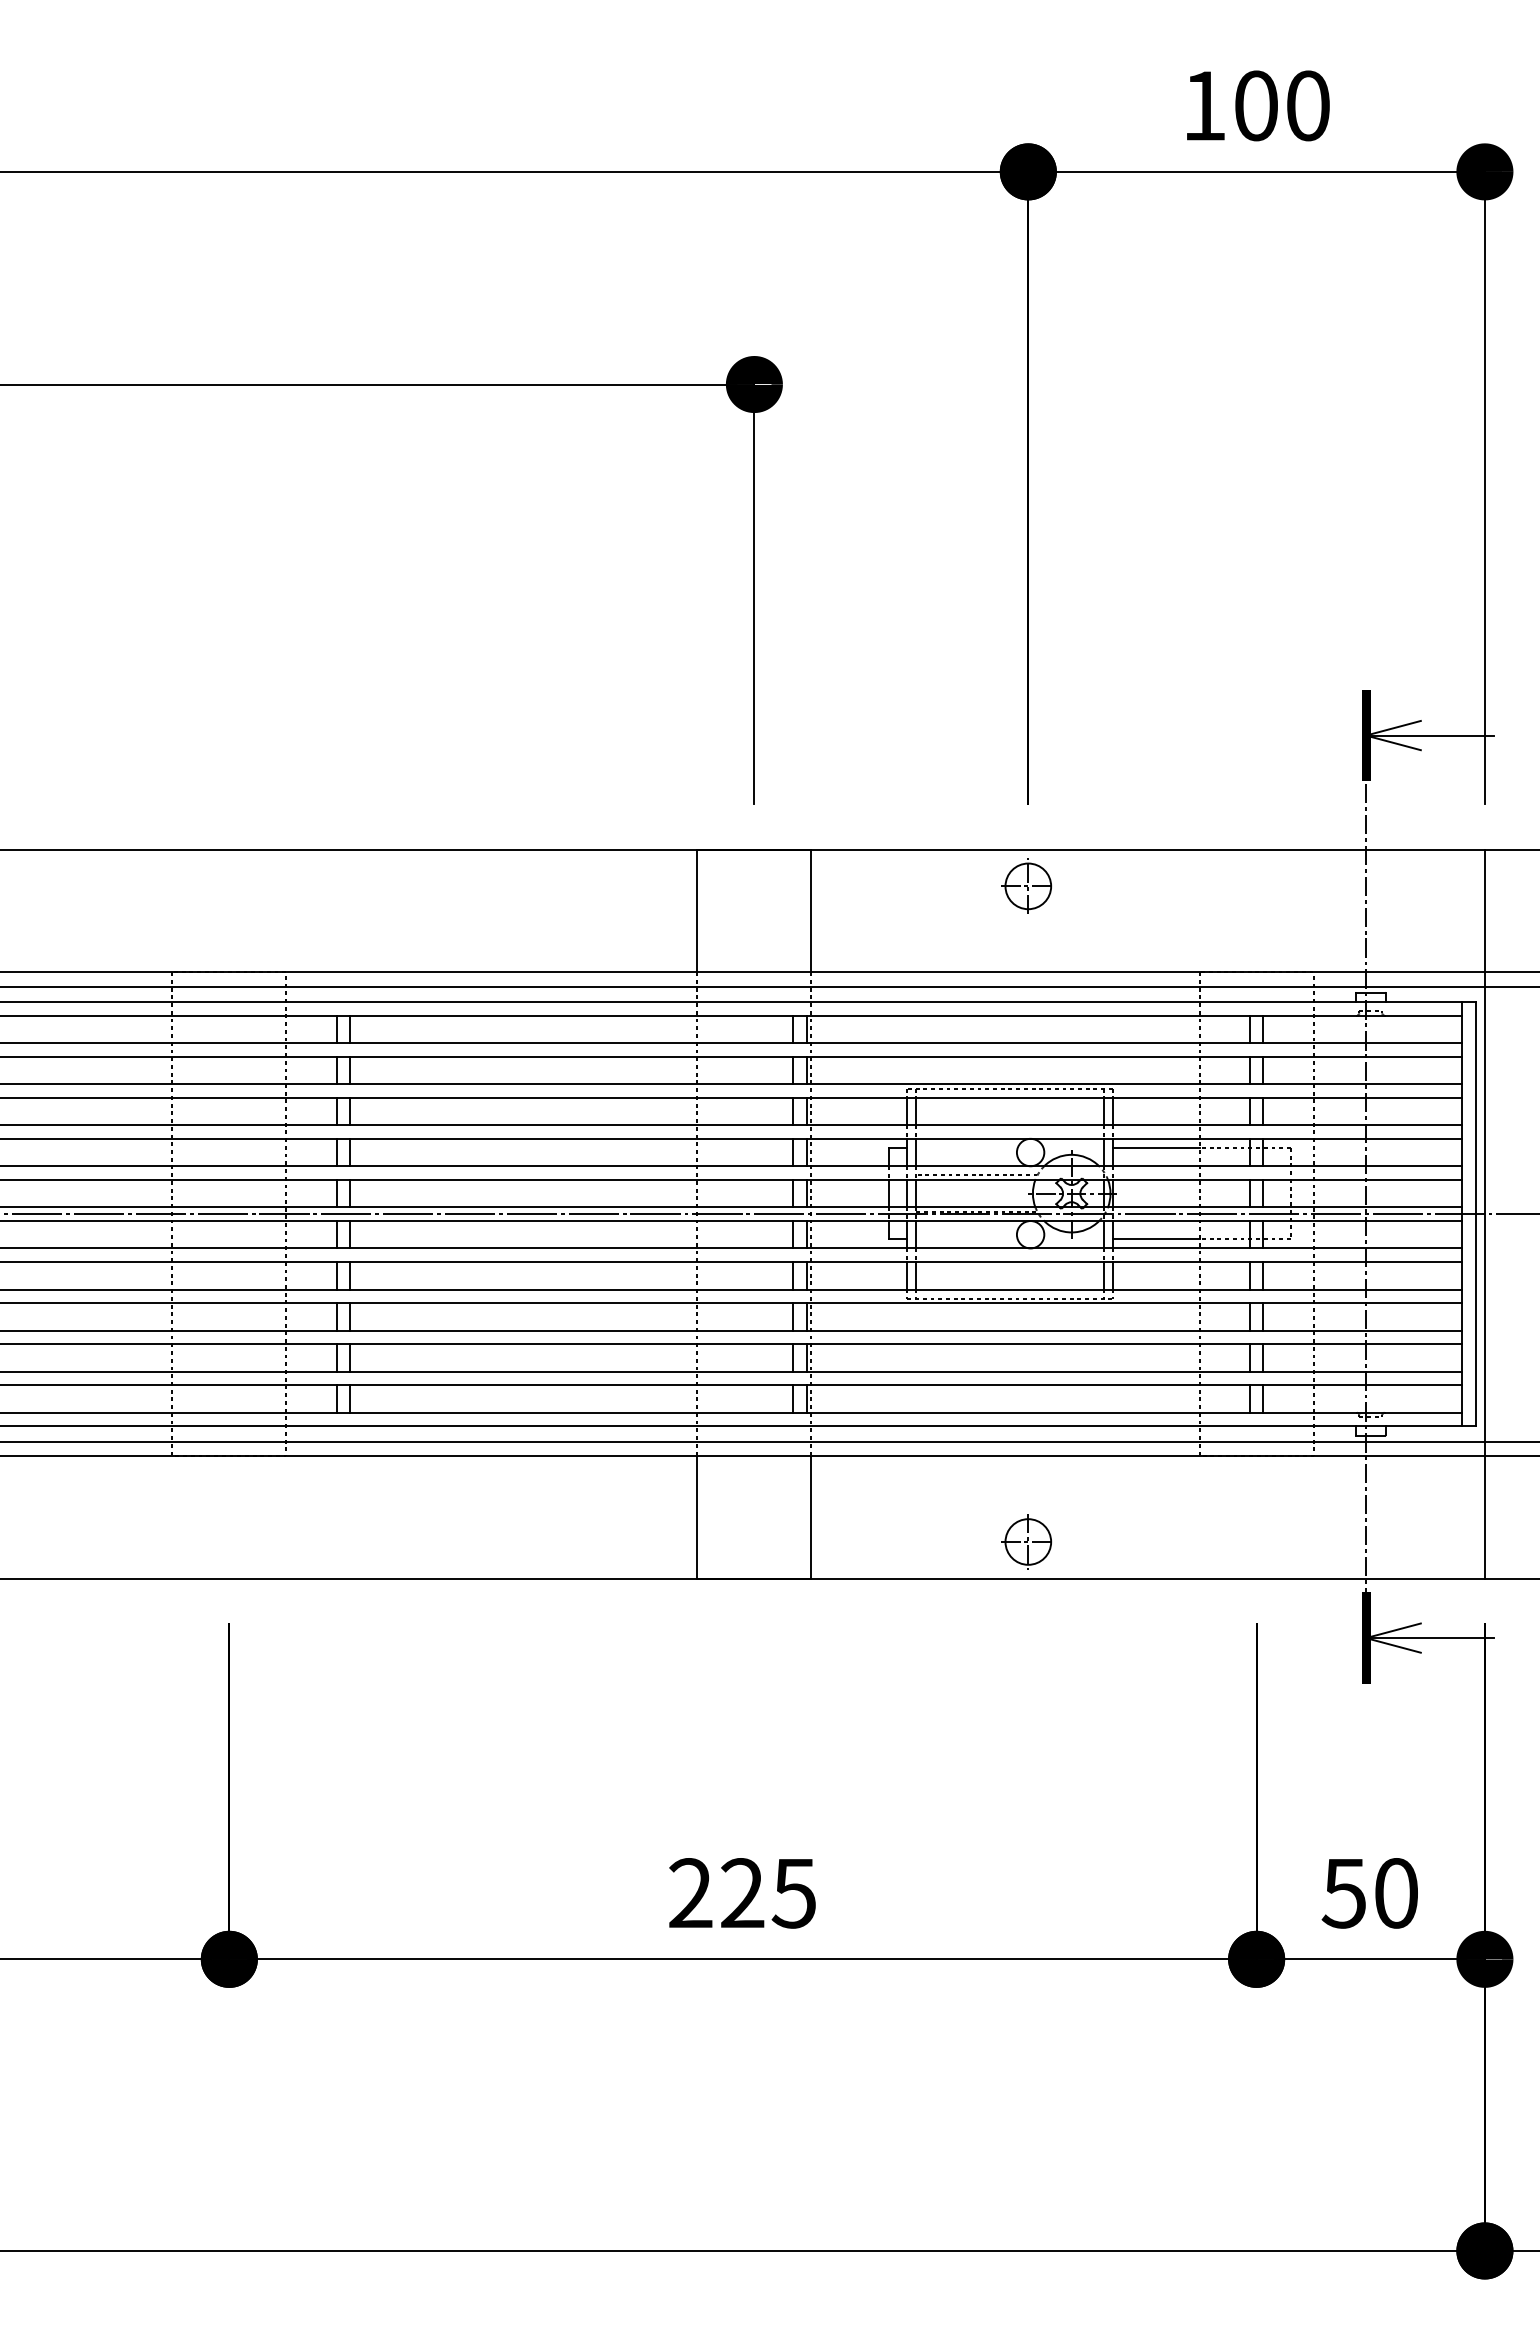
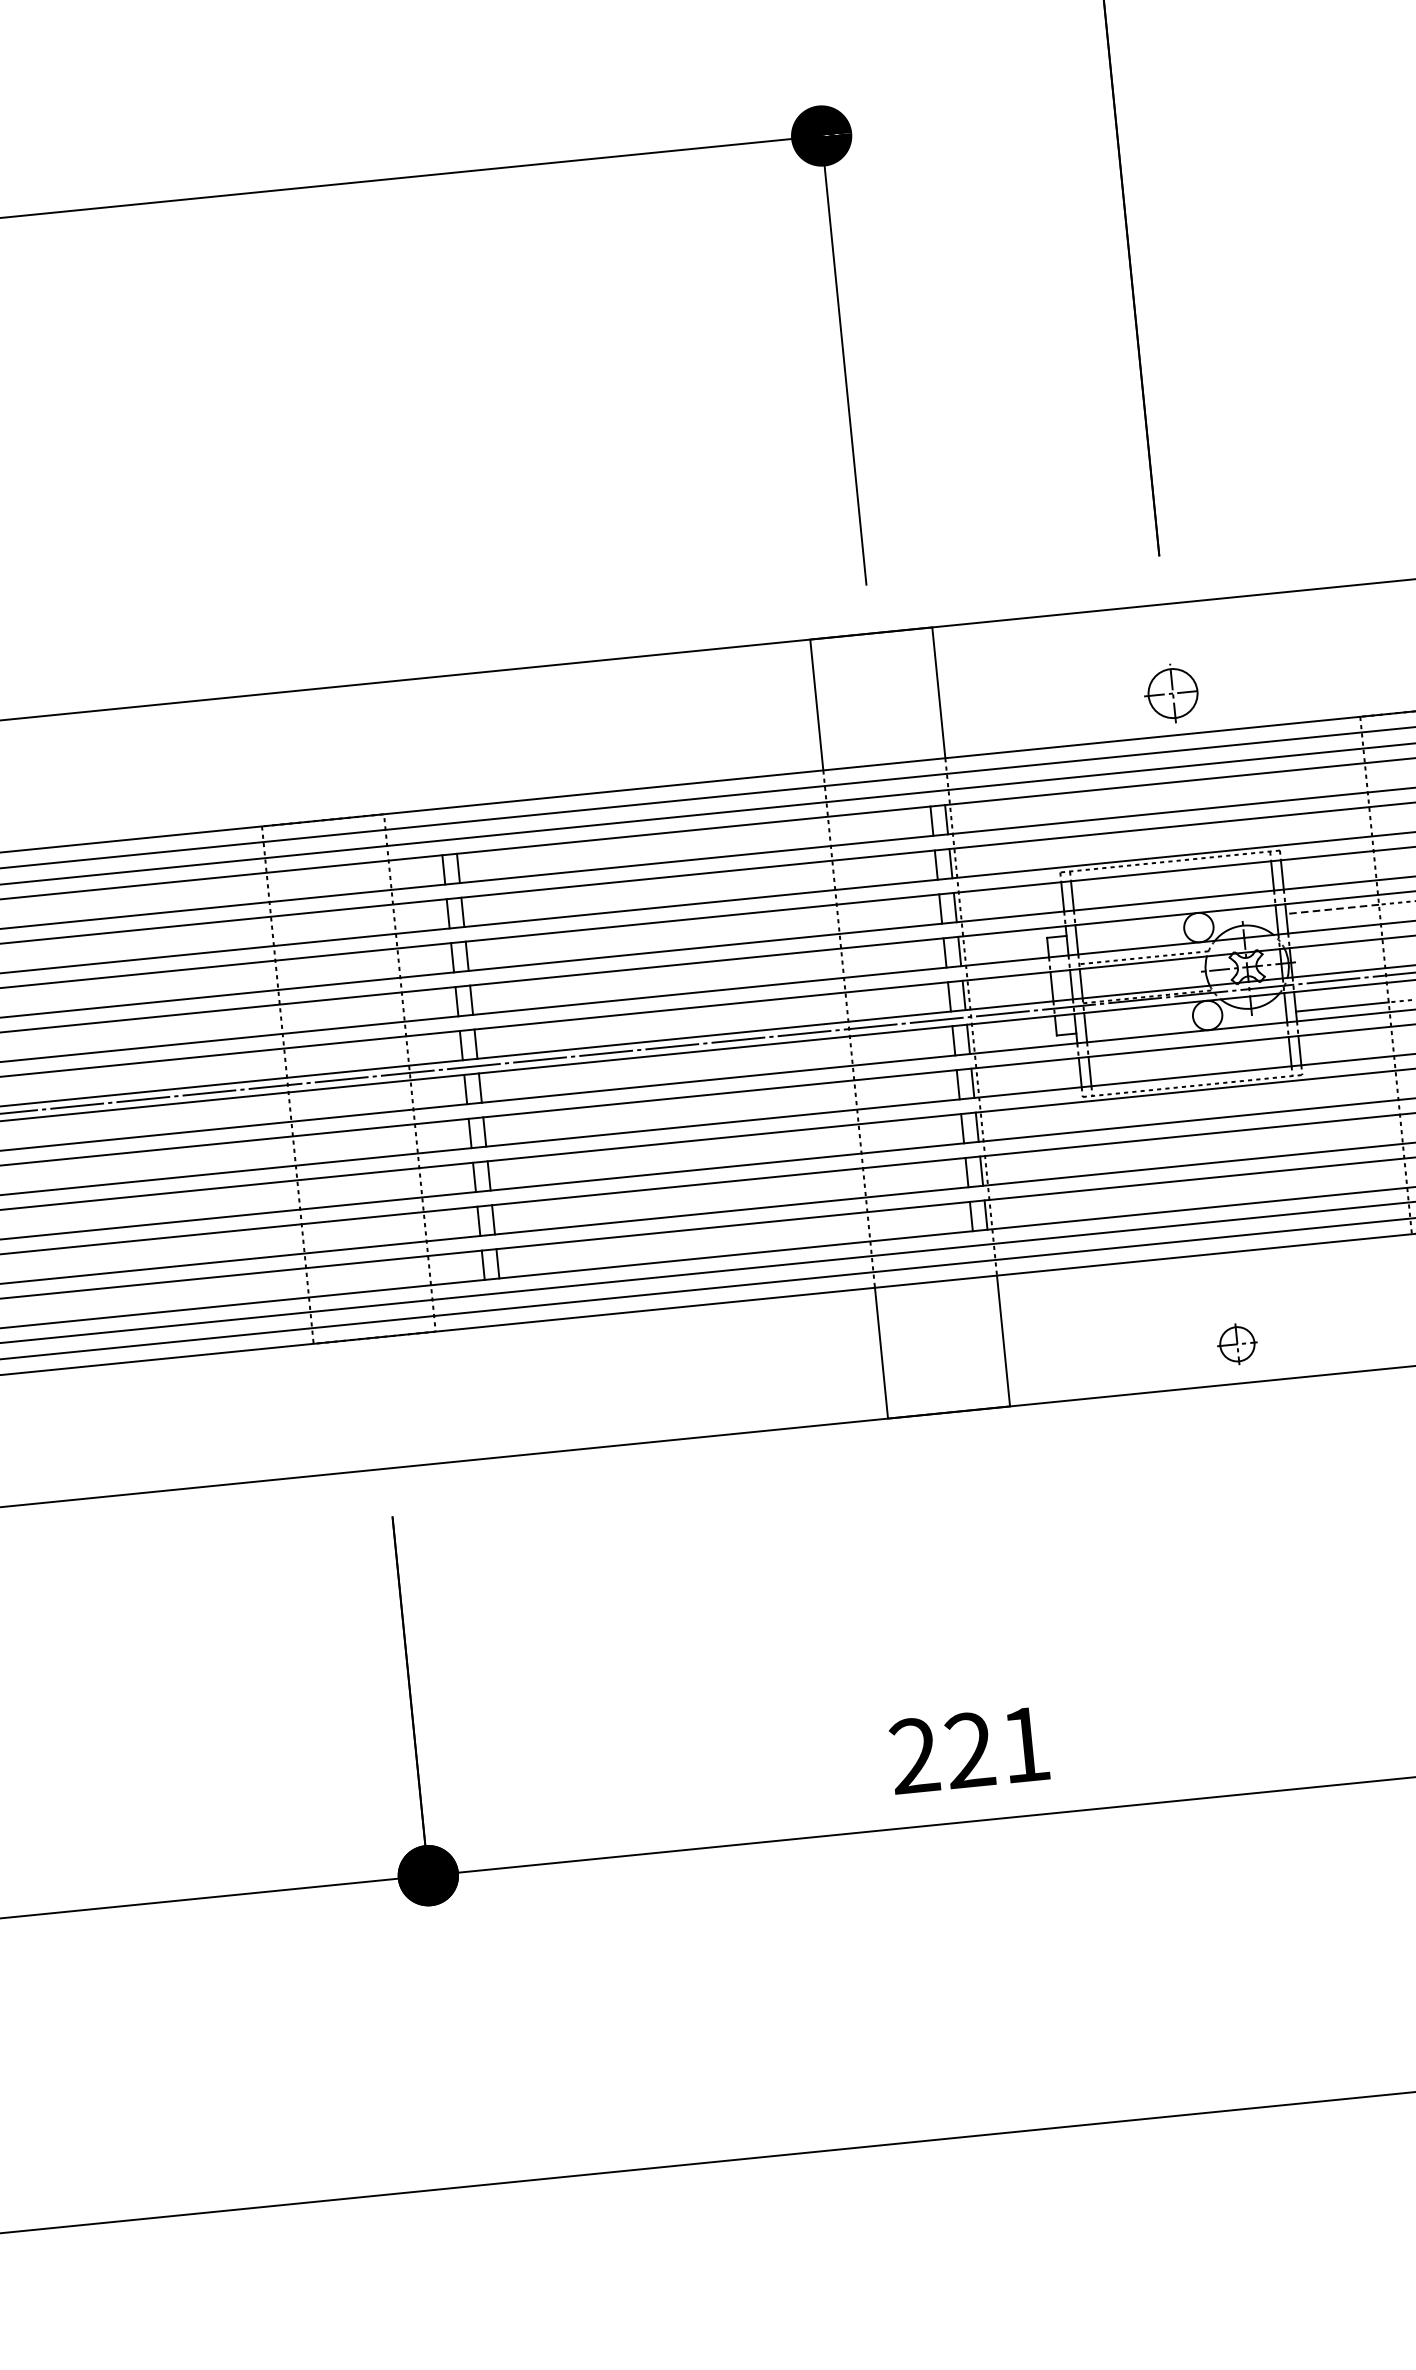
part: (1026, 885) -> (1171, 692), moved
line: (1155, 1147) -> (1331, 908), solid -> dashed
part: (1026, 1541) -> (1235, 1343), size x0.7
text: (793, 1893) -> (1024, 1745), 225 -> 221

